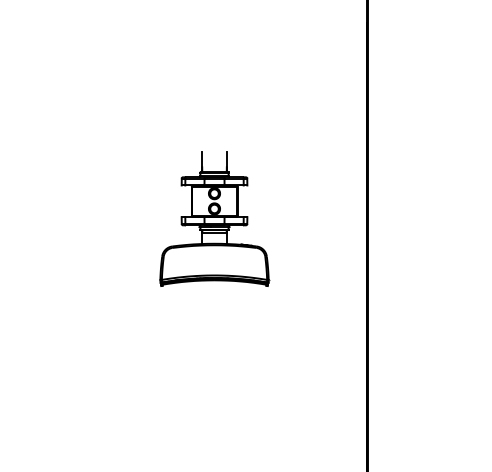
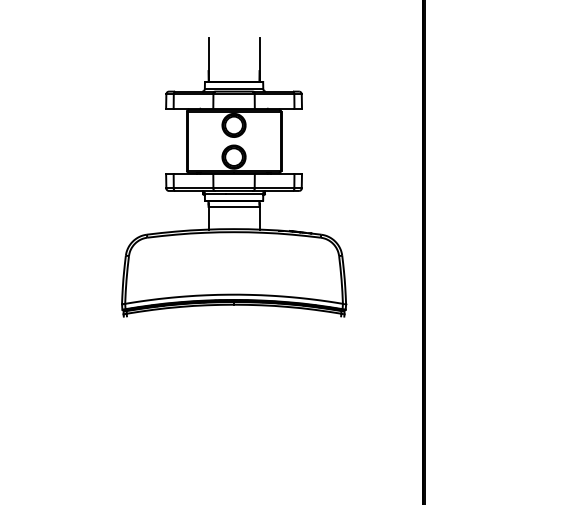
part: (214, 218) -> (234, 177), size x1.67

